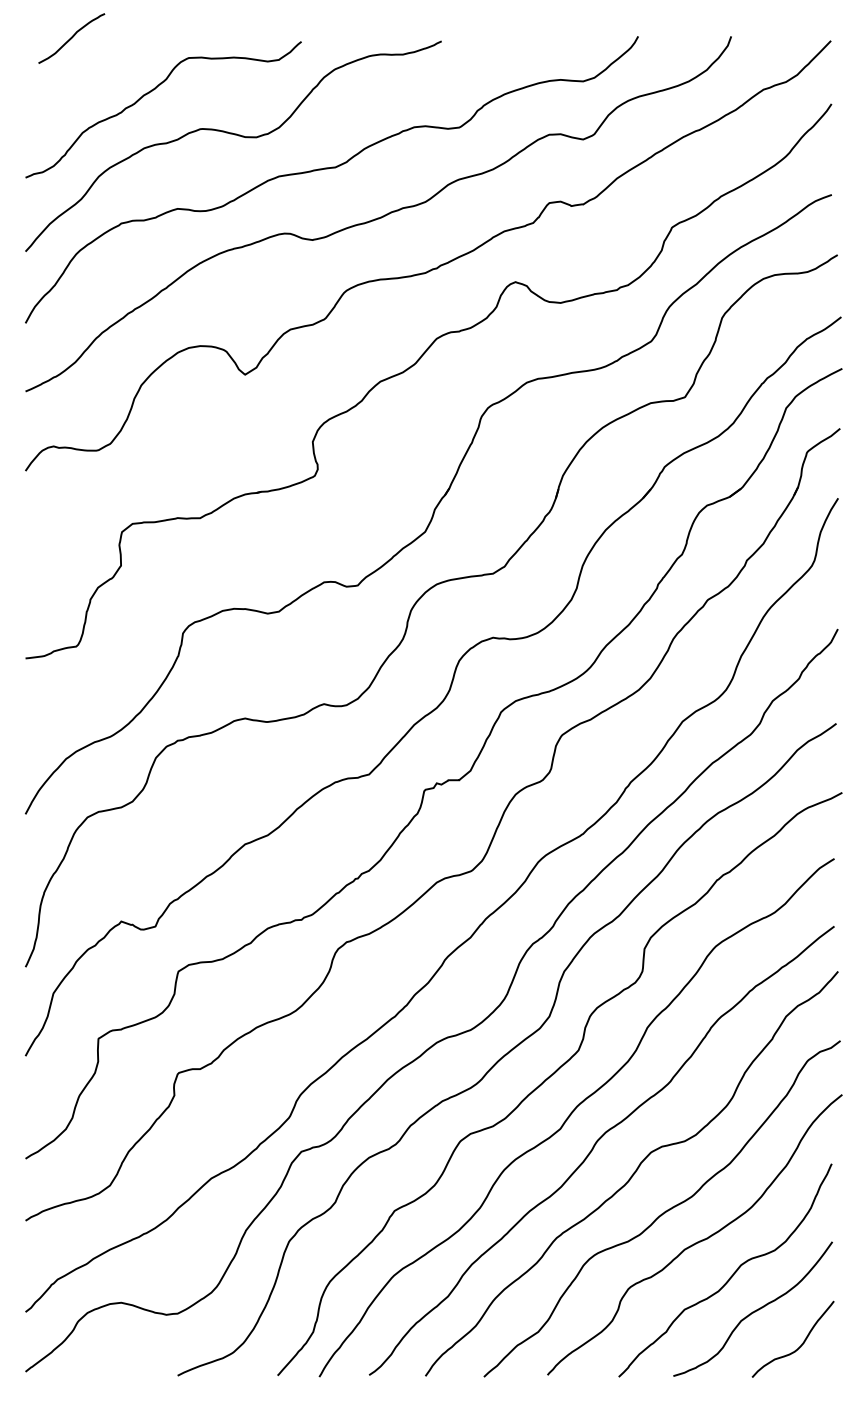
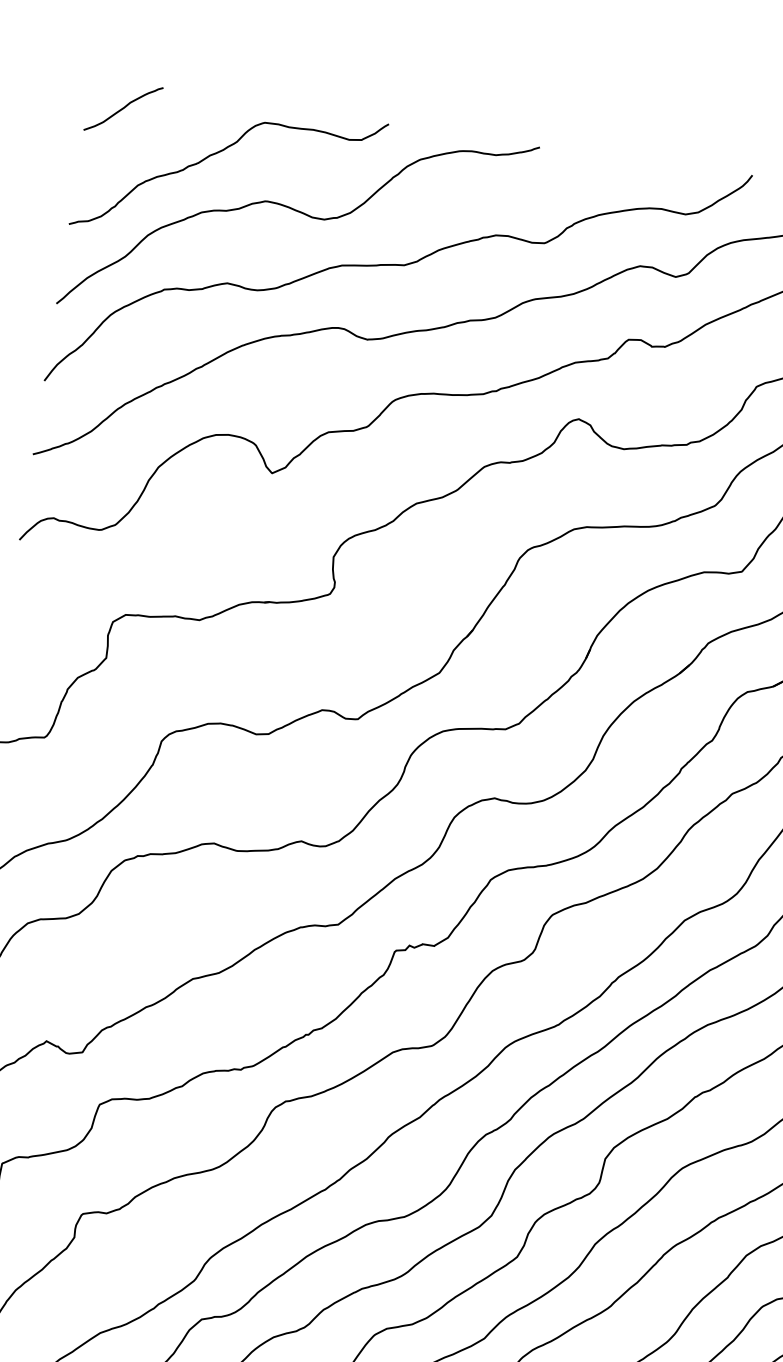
curve: (71, 38) -> (123, 108), moved

